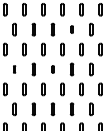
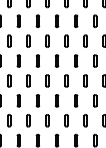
part: (72, 28) -> (76, 20), size x1.67
part: (14, 68) -> (18, 60), size x1.67
part: (53, 68) -> (57, 60), size x1.67

